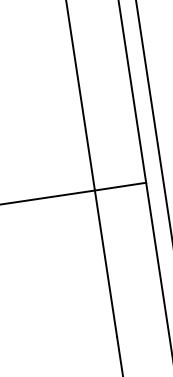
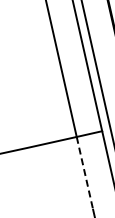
line: (107, 264) -> (85, 173), solid -> dashed

